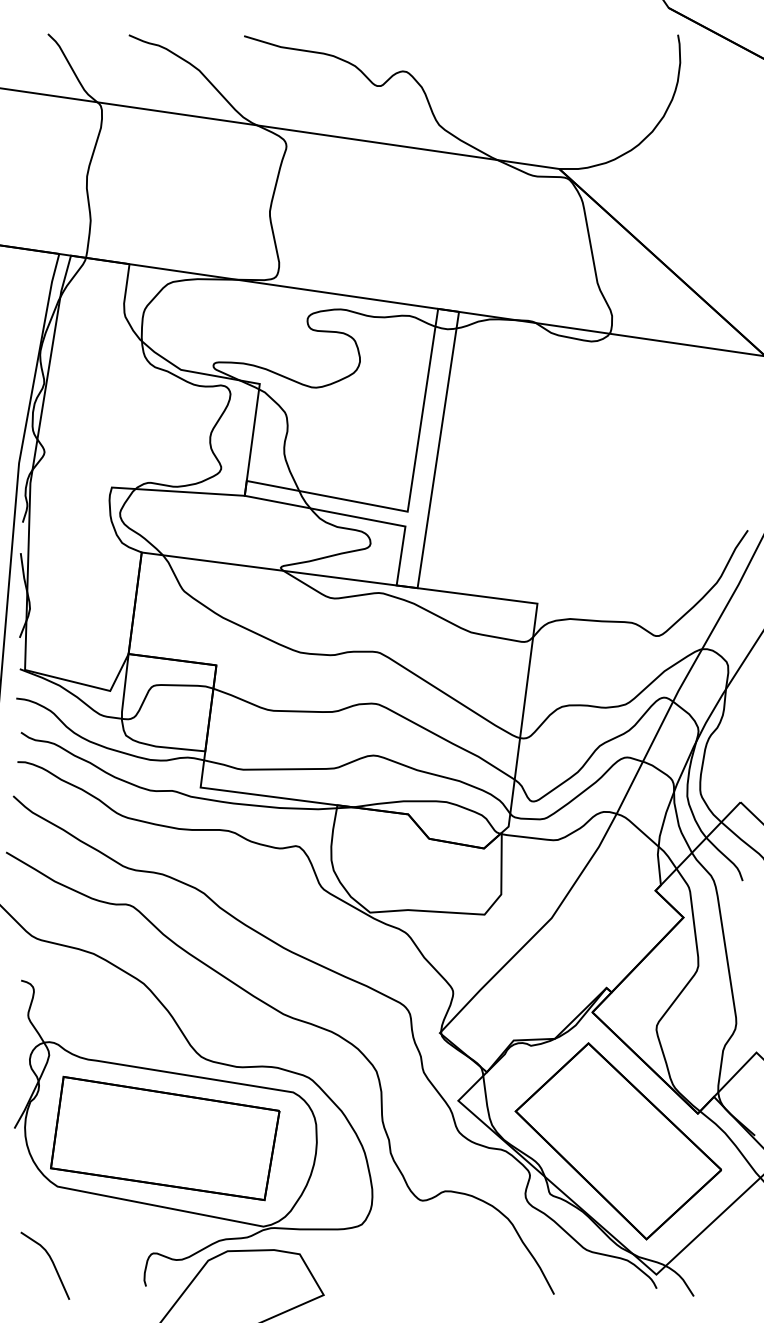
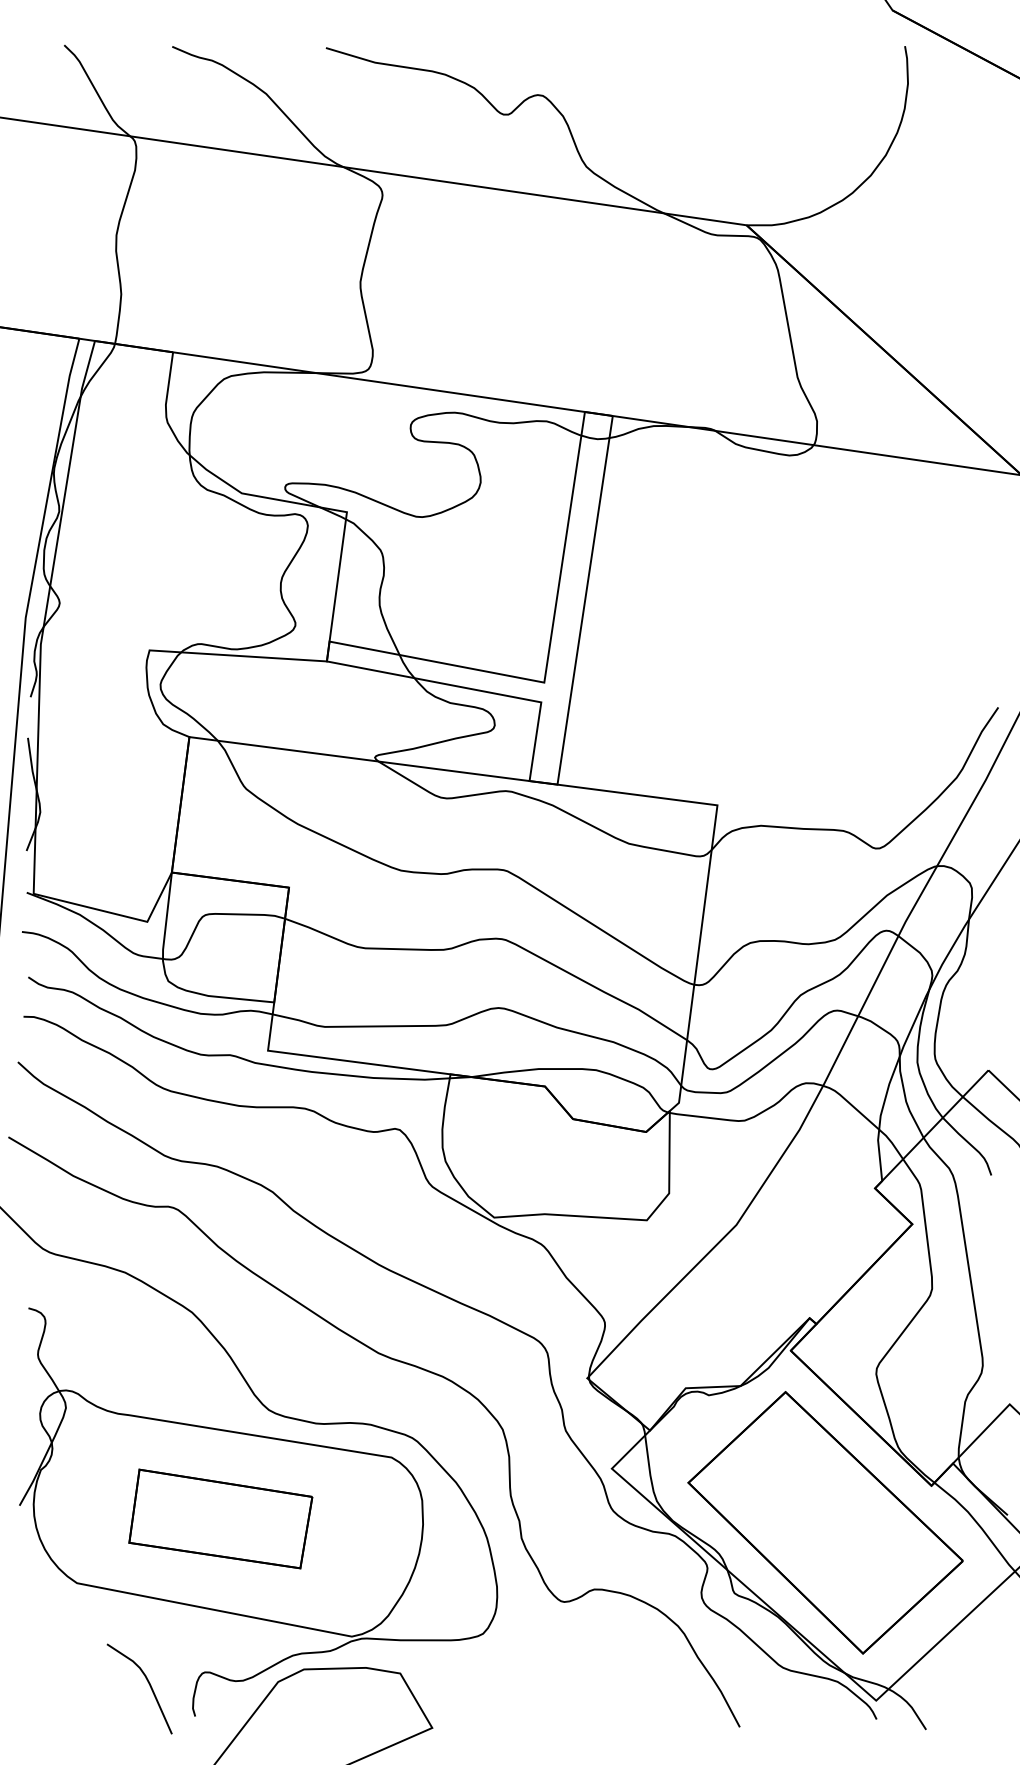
part: (165, 1138) -> (220, 1518), size x0.6
curve: (51, 1261) -> (147, 1682), moved

